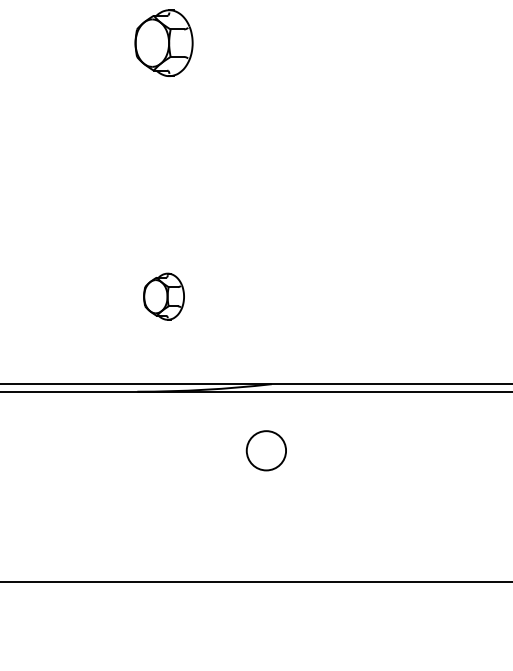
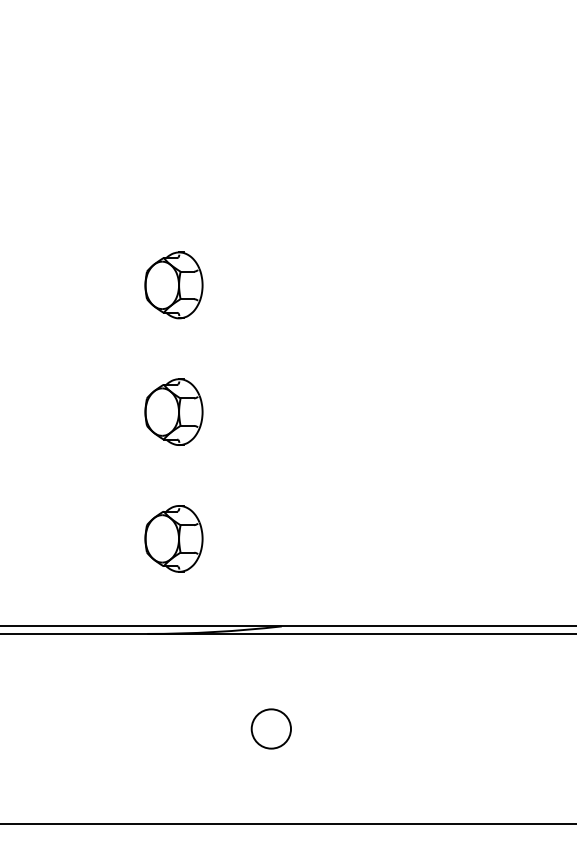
part: (163, 169) -> (173, 411), added
part: (163, 296) -> (173, 538), size x1.43
circle: (265, 450) -> (270, 728), moved

